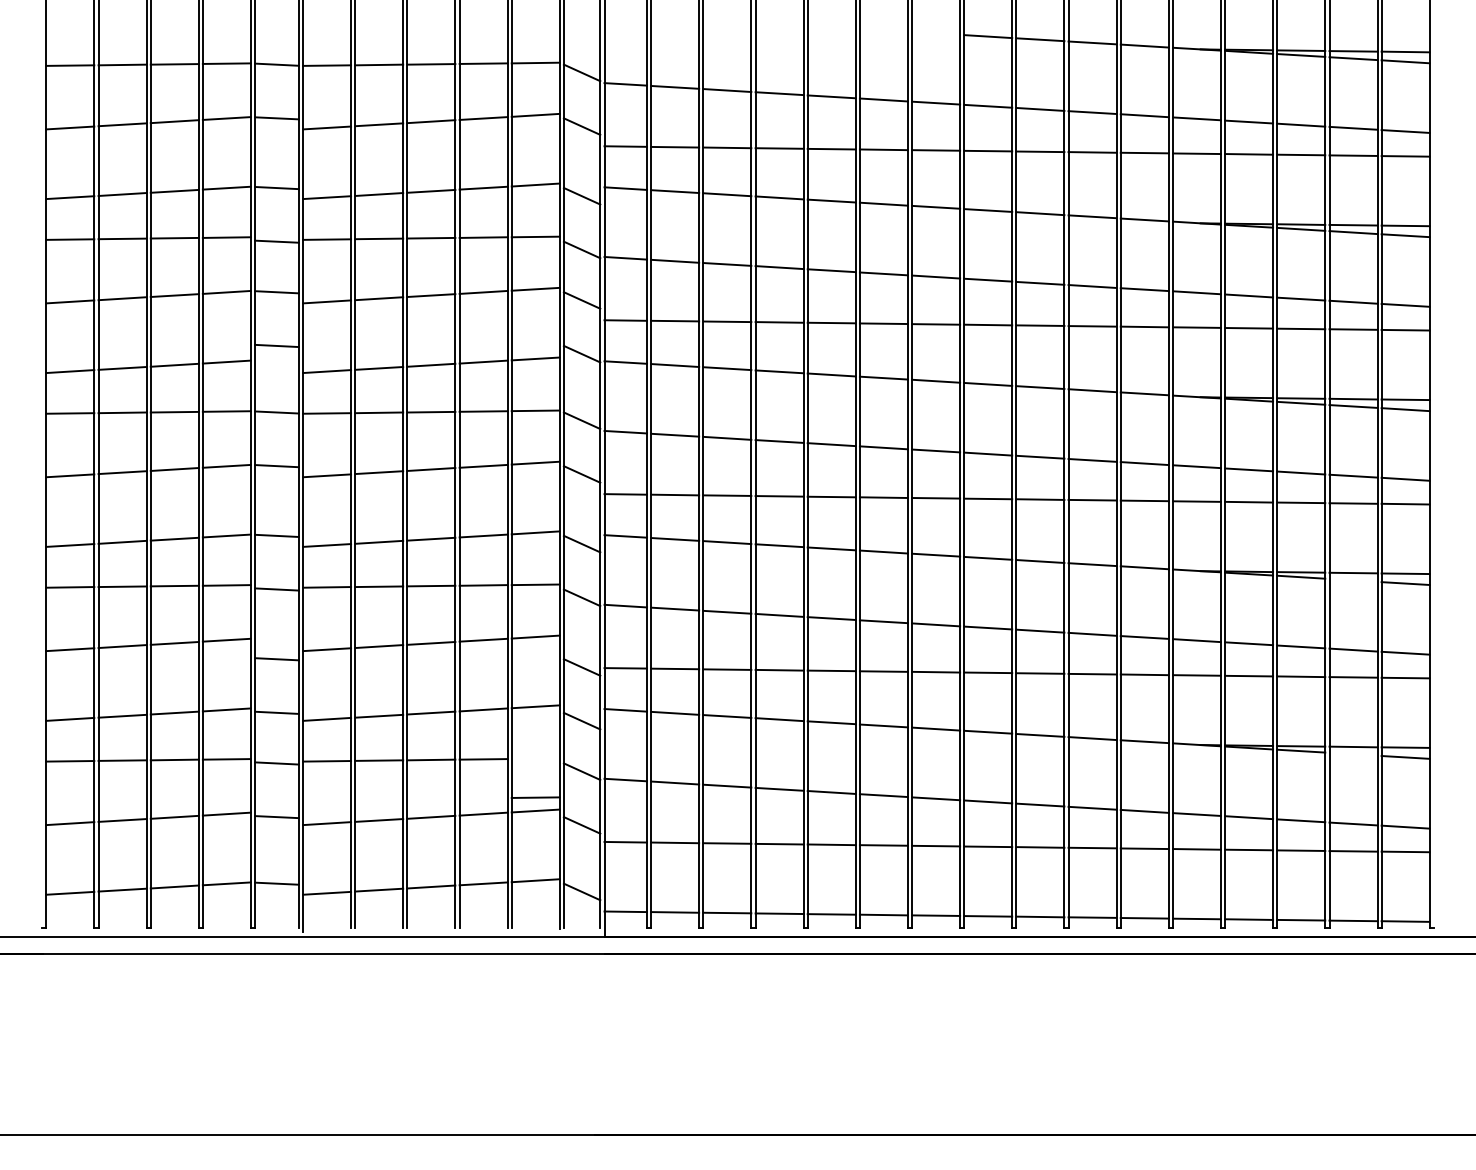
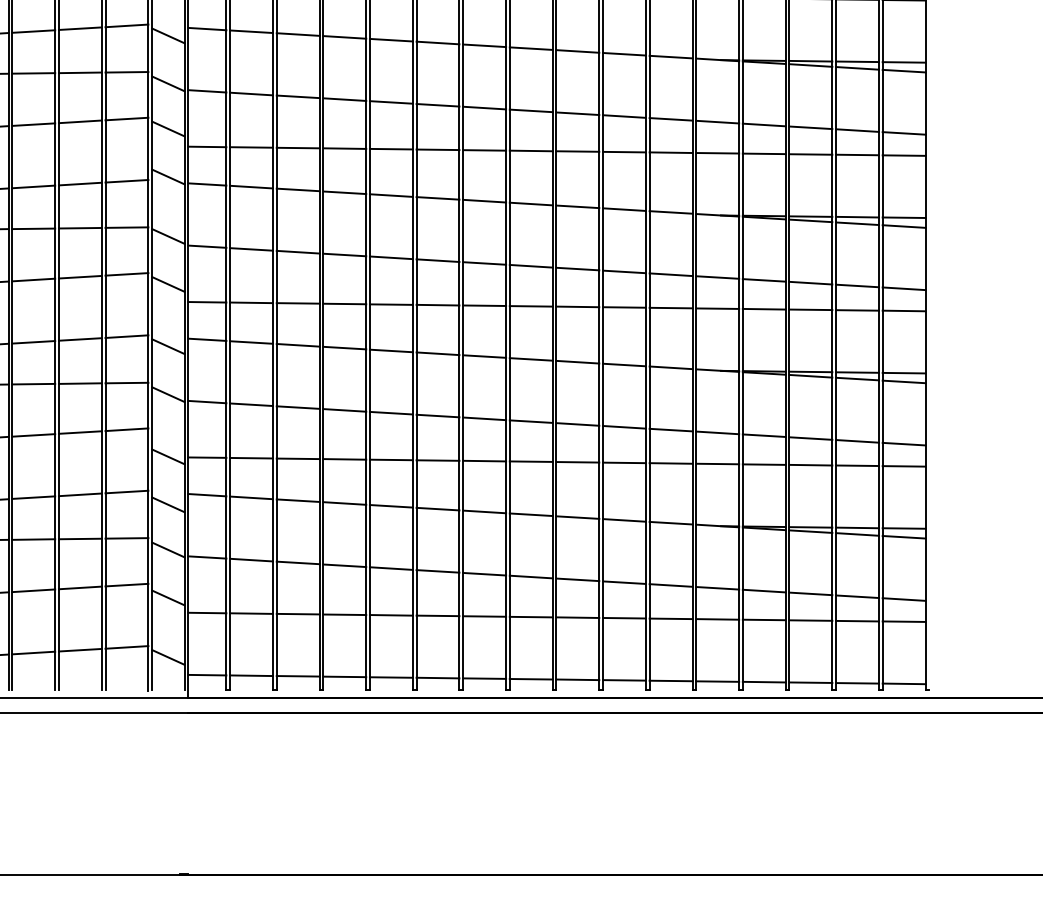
line: (1353, 579) -> (857, 378), added
line: (1353, 753) -> (857, 533), added
line: (535, 797) -> (126, 538), moved

